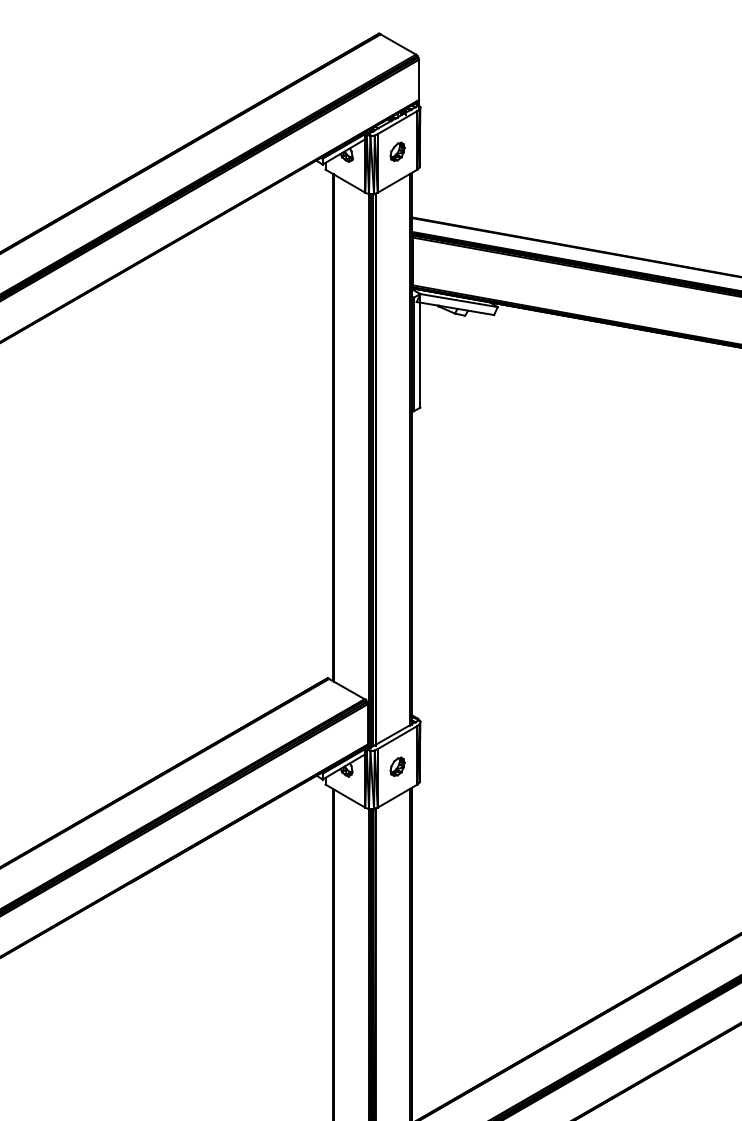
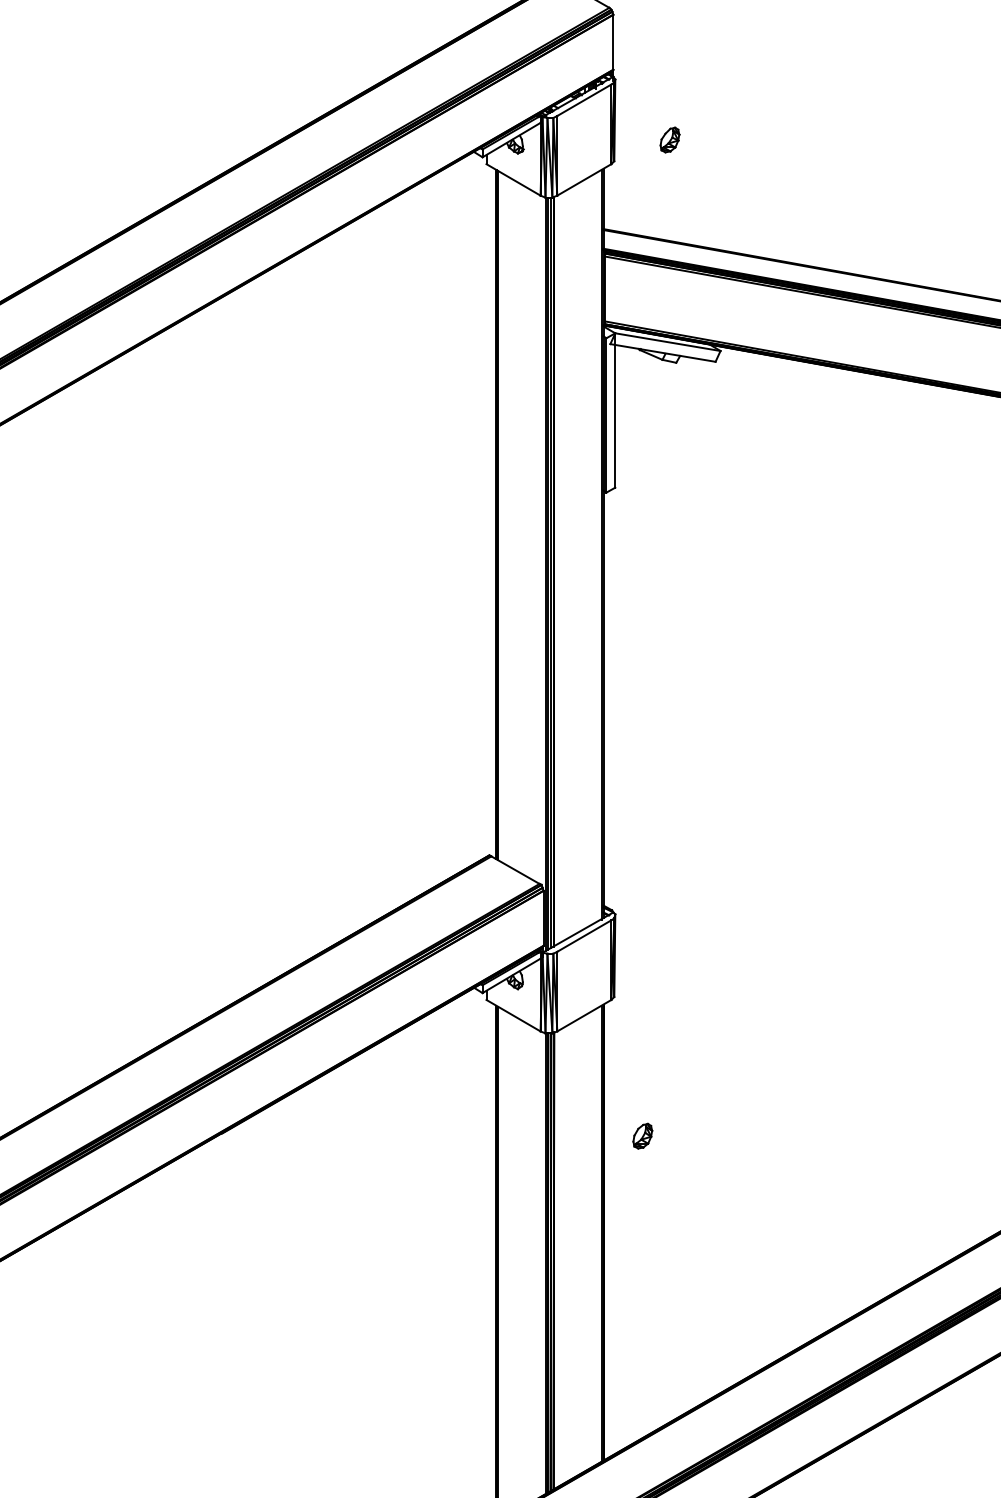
part: (397, 151) -> (669, 139), moved
part: (397, 766) -> (642, 1135), moved

